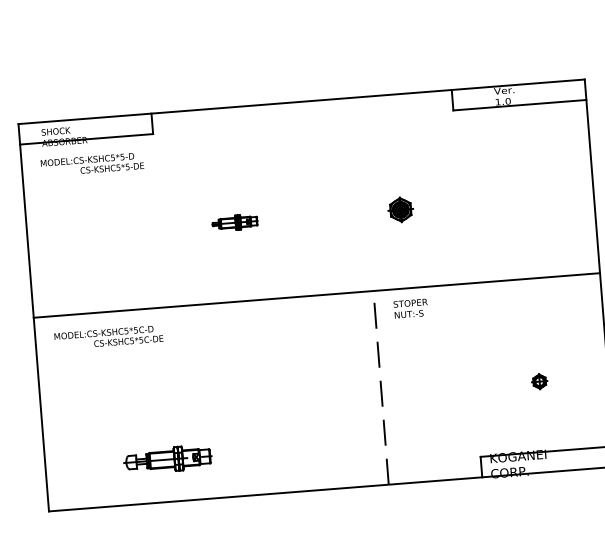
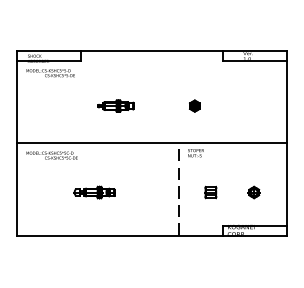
part: (233, 221) -> (115, 105), size x1.67
part: (538, 381) -> (253, 192), size x1.67
part: (447, 388) -> (210, 192), added
part: (168, 459) -> (94, 192), moved

